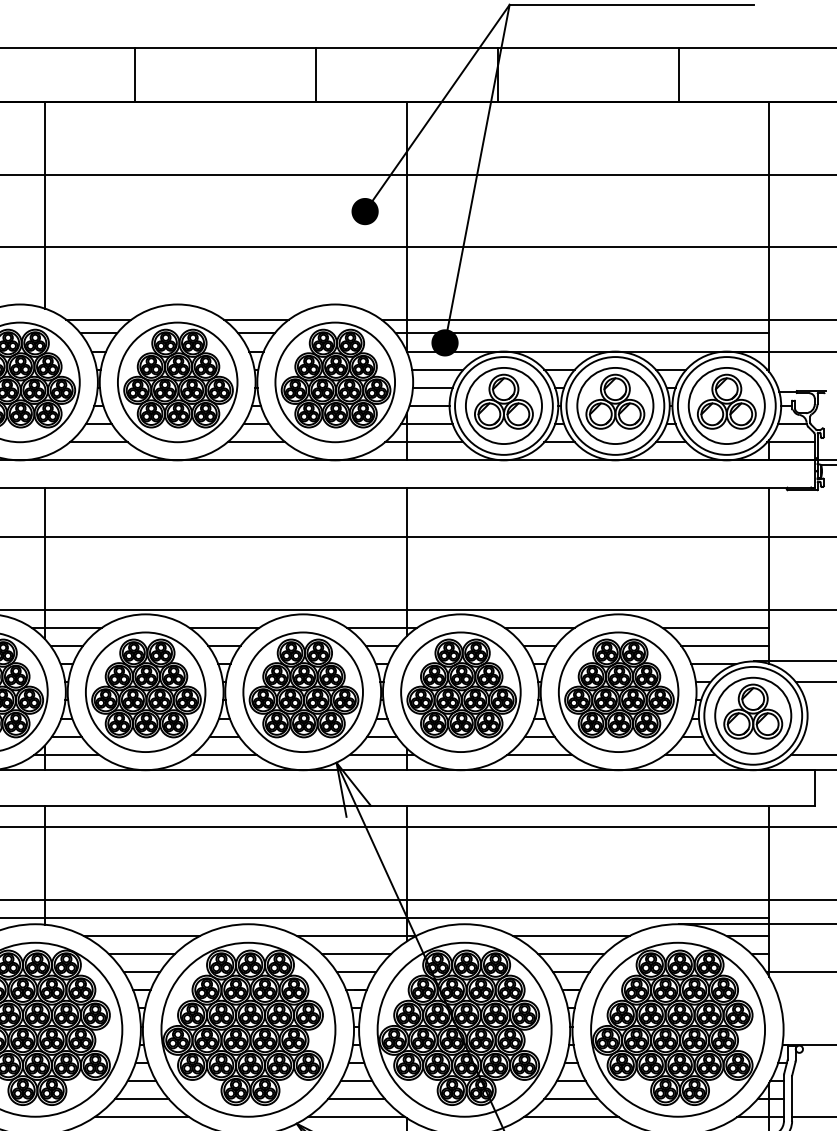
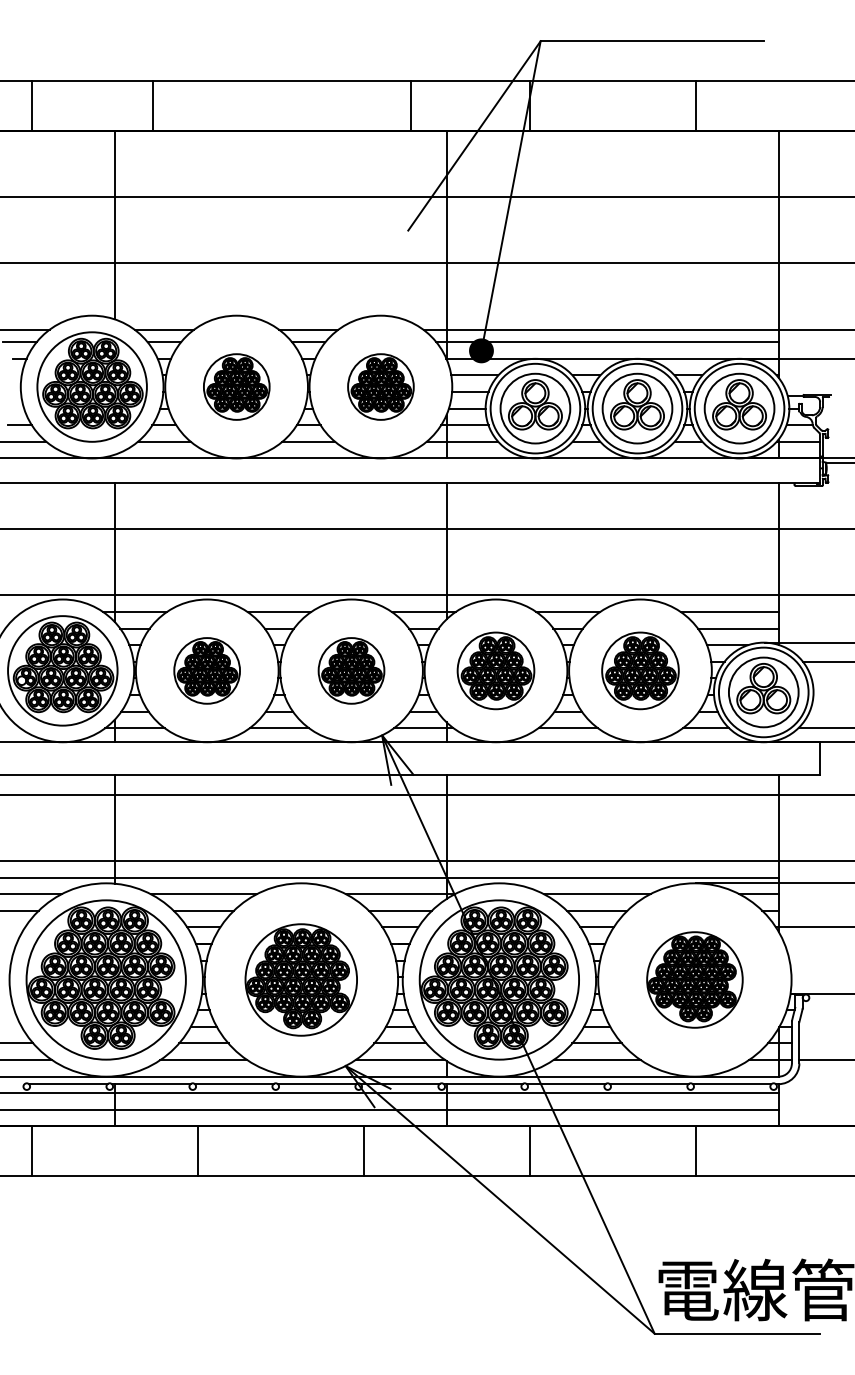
line: (134, 74) -> (152, 105), moved
line: (316, 74) -> (410, 105), moved
fill: (364, 211) -> (407, 230), removed
part: (177, 381) -> (236, 386), size x0.6
part: (334, 381) -> (380, 386), size x0.6
part: (144, 691) -> (206, 670), size x0.6
part: (303, 691) -> (351, 670), size x0.6
part: (460, 691) -> (495, 670), size x0.7
part: (618, 691) -> (640, 670), size x0.7
part: (247, 1029) -> (300, 979), size x0.7
part: (677, 1029) -> (694, 979), size x0.6

